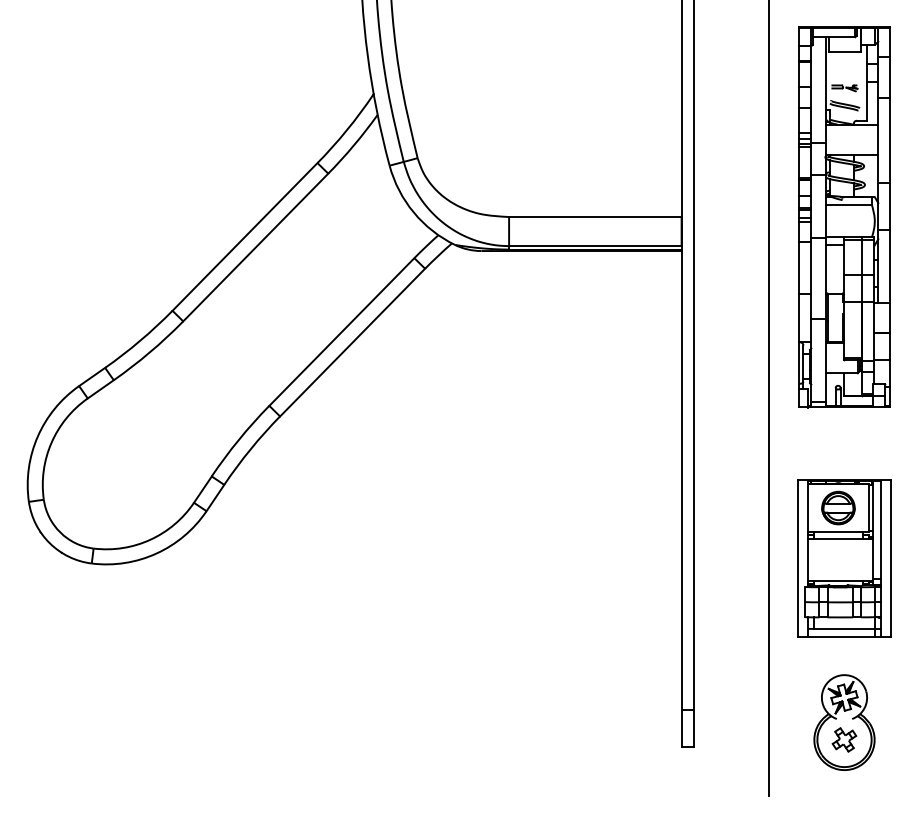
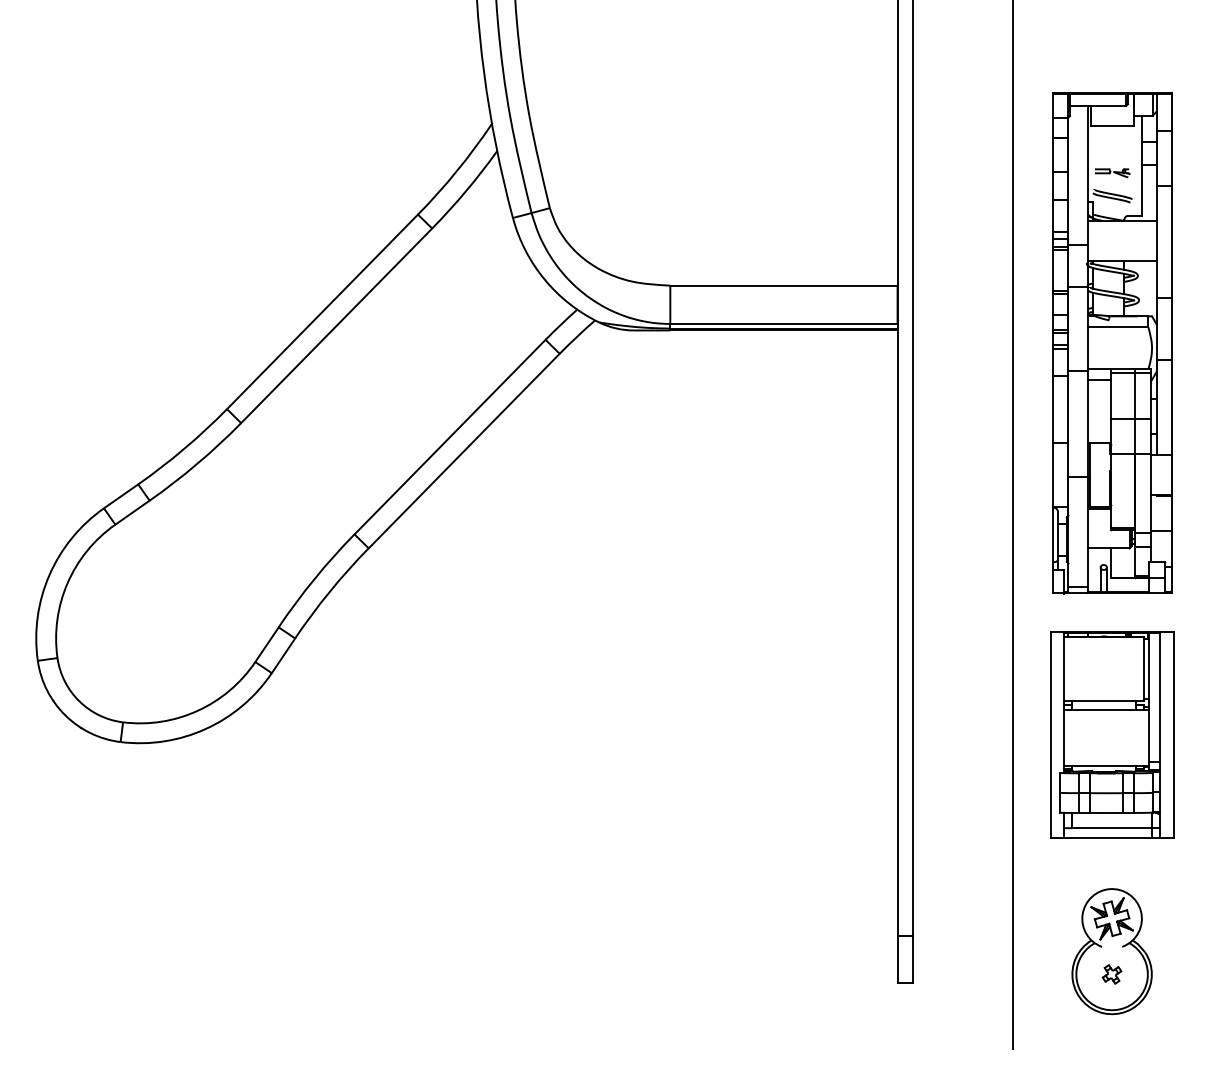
part: (844, 217) -> (1112, 343), moved
part: (837, 507) -> (1103, 668), removed
part: (844, 739) -> (1111, 974), size x0.6

